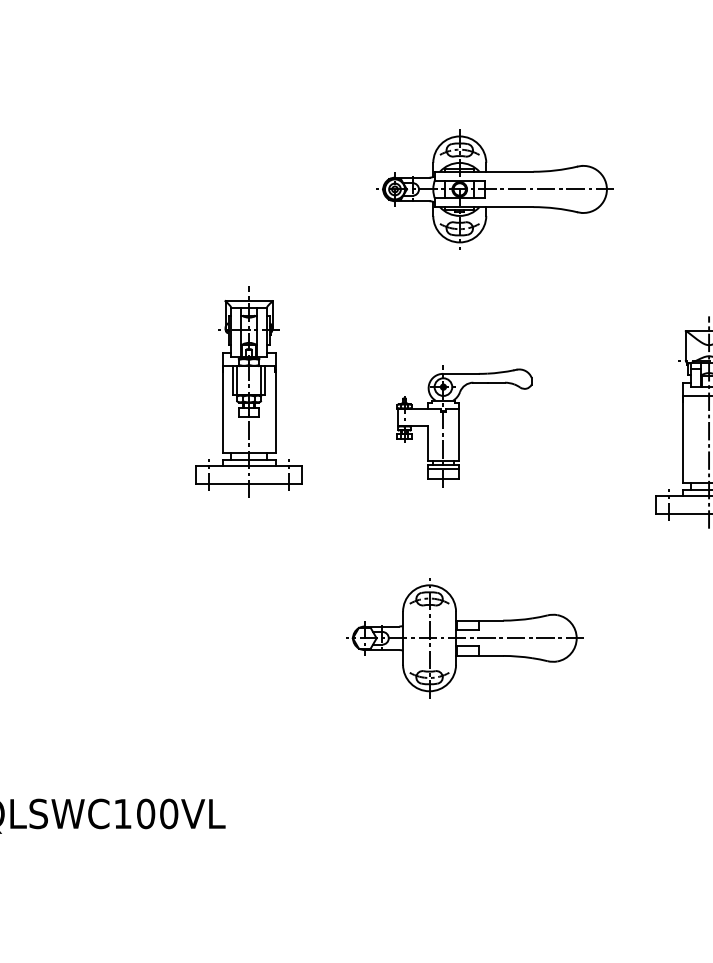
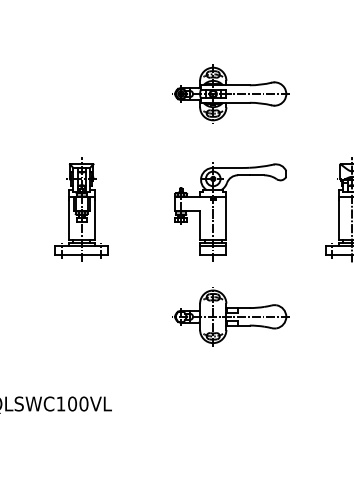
part: (494, 188) -> (230, 93), moved
part: (248, 391) -> (81, 209), moved
part: (464, 426) -> (230, 211), size x1.67

